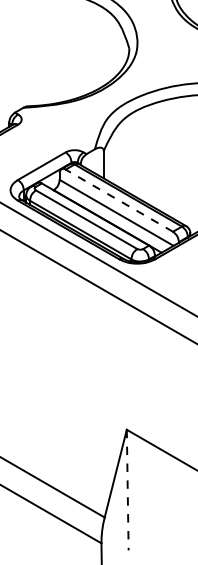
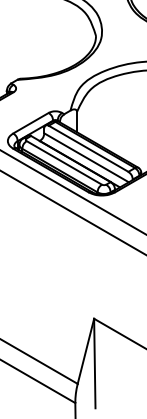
line: (118, 200) -> (87, 148), dashed -> solid
line: (127, 490) -> (94, 363), dashed -> solid

